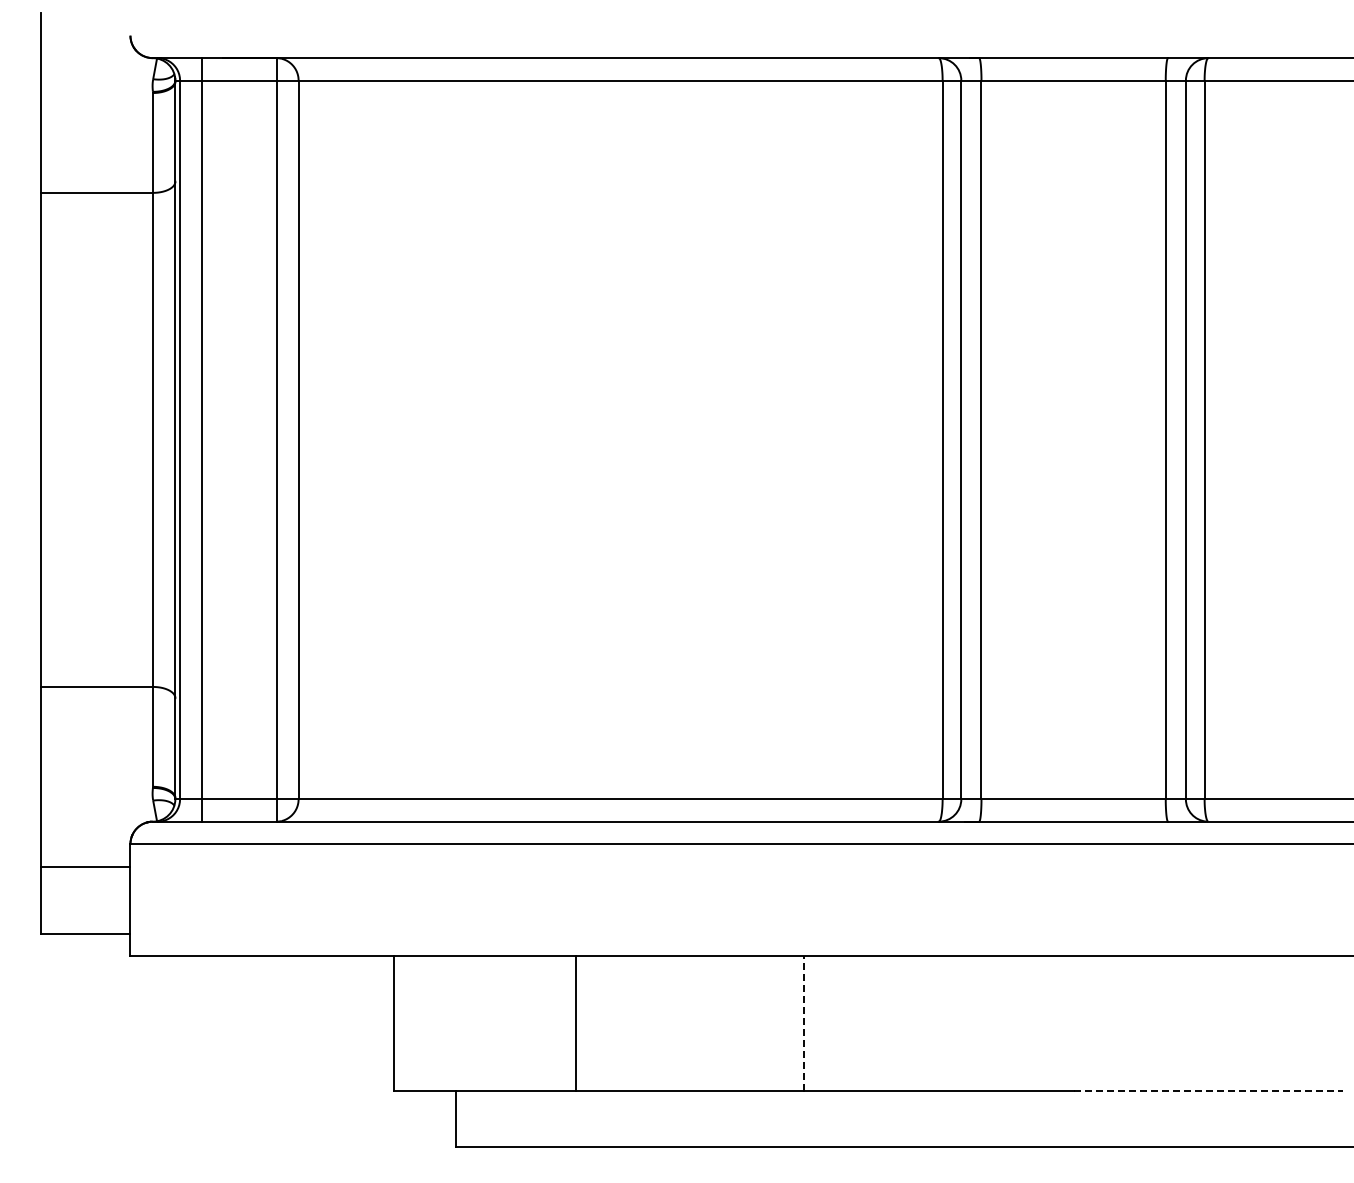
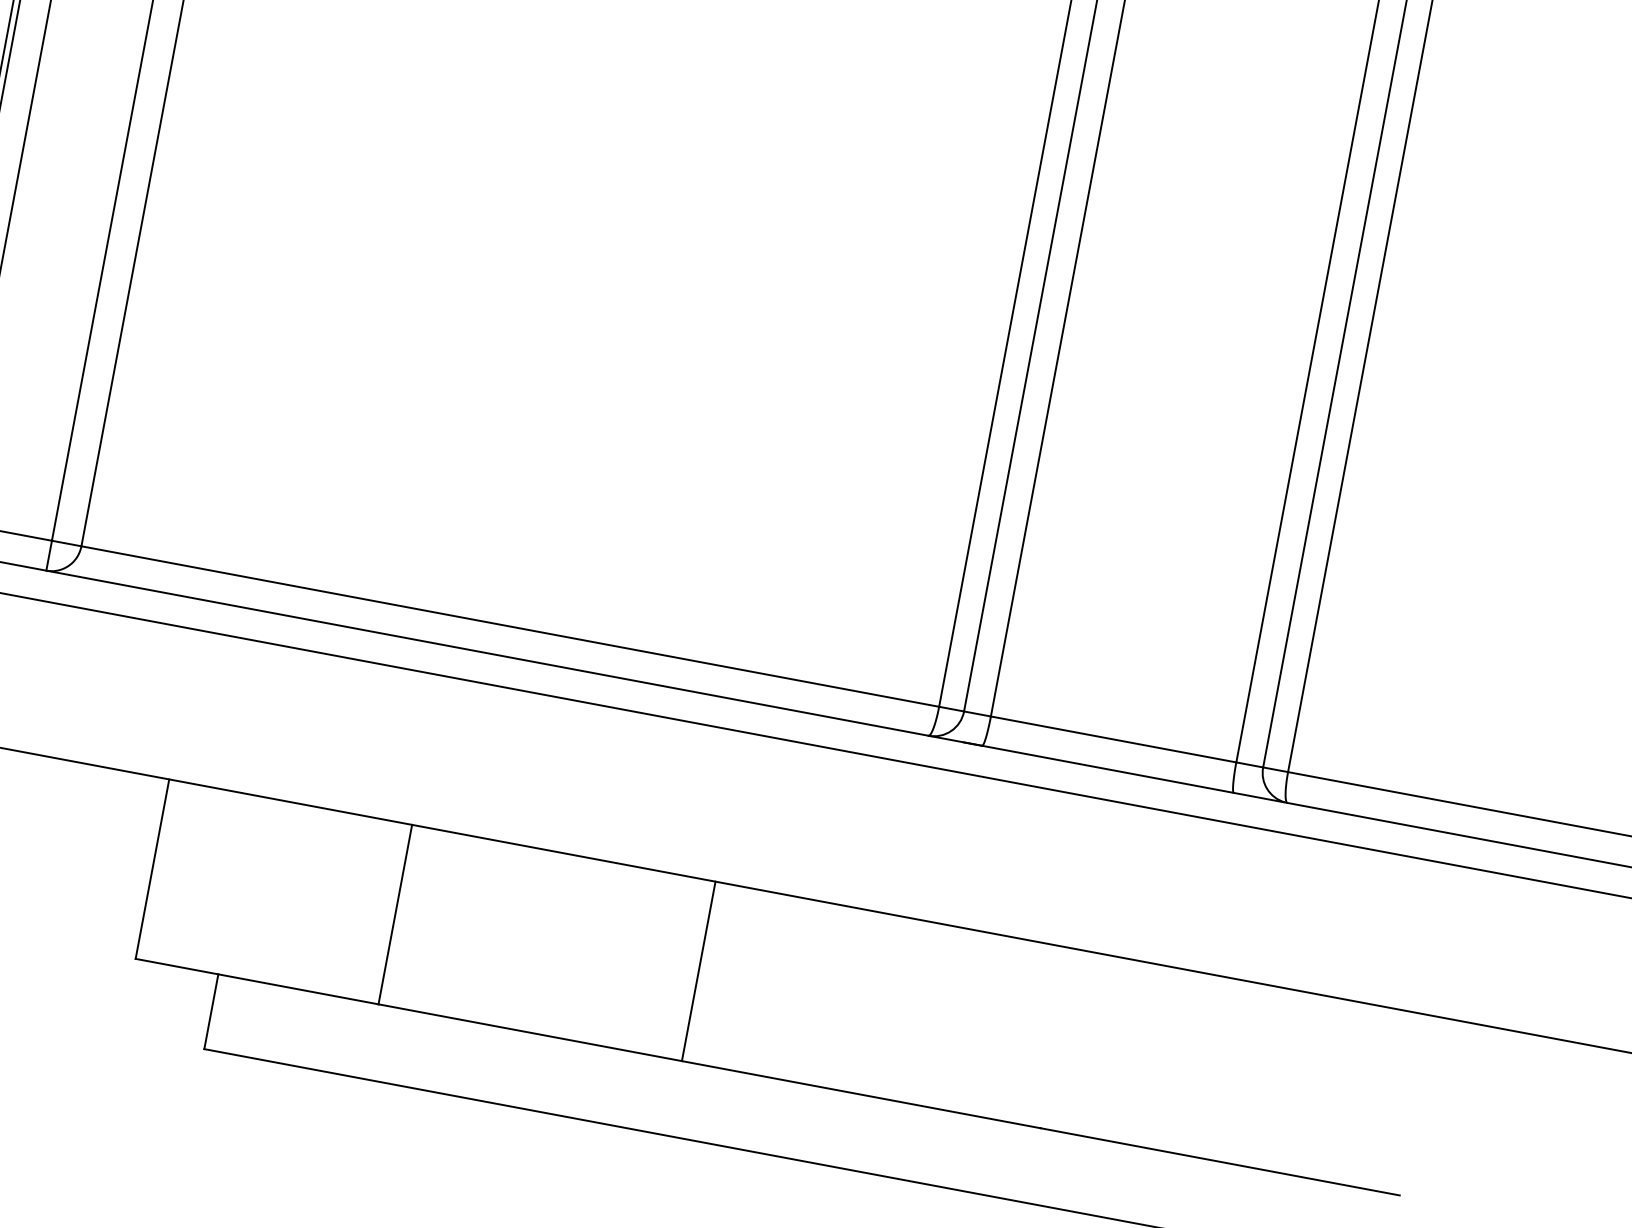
line: (804, 1023) -> (699, 971), dashed -> solid
line: (1208, 1091) -> (1220, 1162), dashed -> solid

